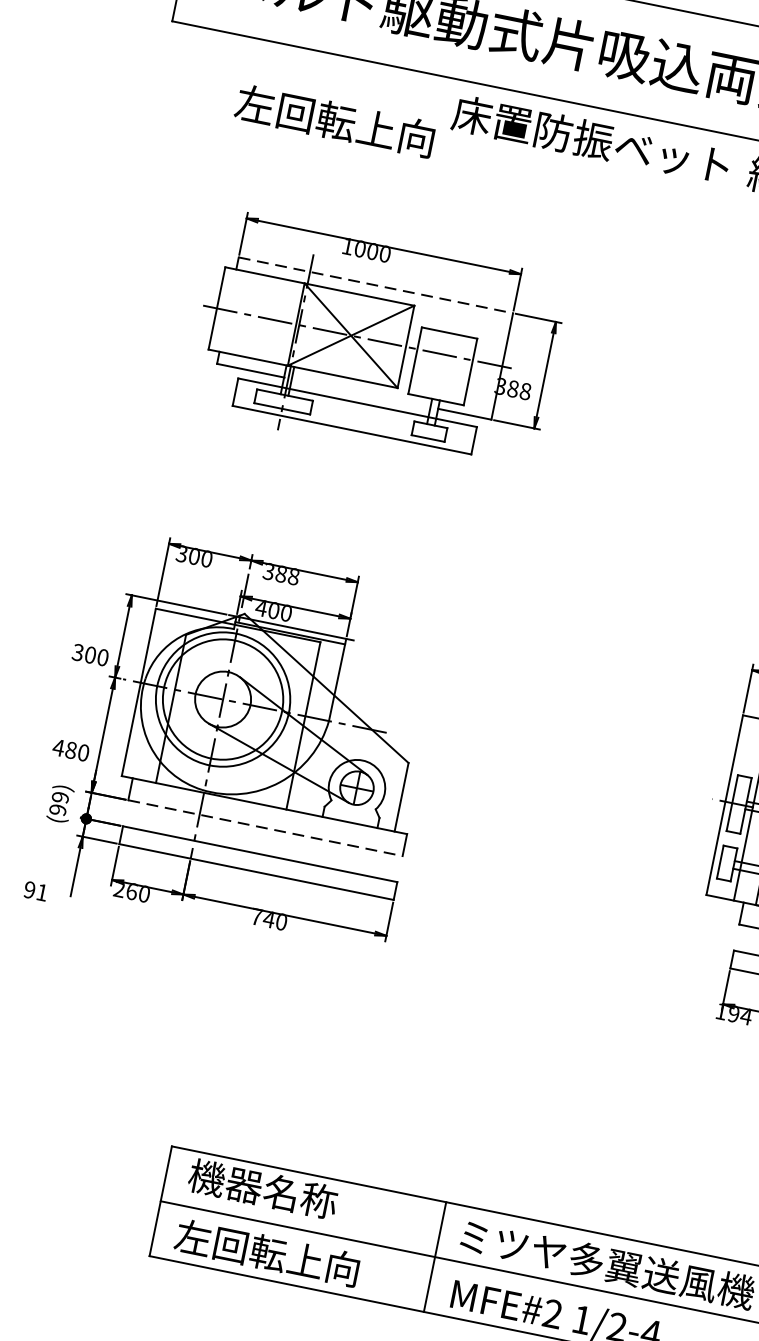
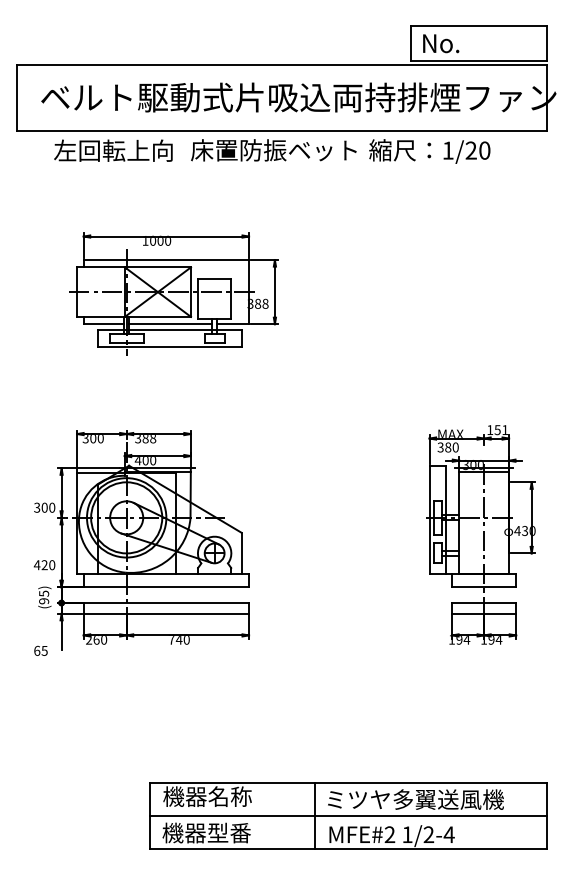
text: (335, 120) -> (113, 150), moved
line: (375, 286) -> (166, 260), dashed -> solid
line: (361, 393) -> (170, 324), added
text: (70, 750) -> (44, 565), 480 -> 420
text: (59, 796) -> (43, 593), (99) -> (95)
line: (265, 828) -> (166, 587), dashed -> solid
text: (35, 890) -> (40, 650), 91 -> 65
text: (267, 1252) -> (217, 832), 左回転上向 -> 機器型番

